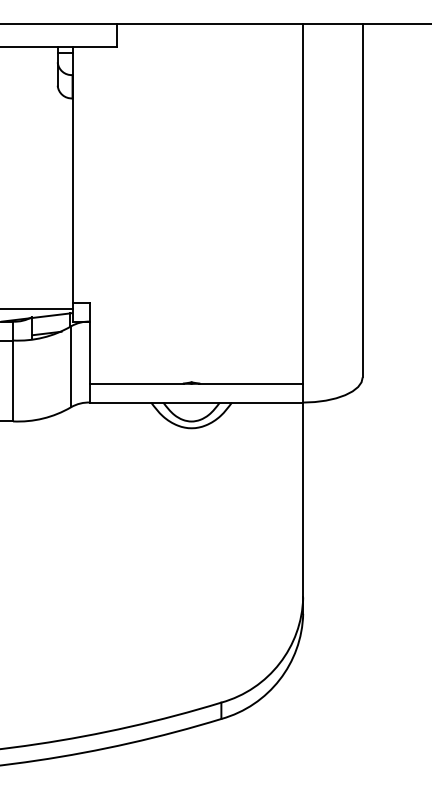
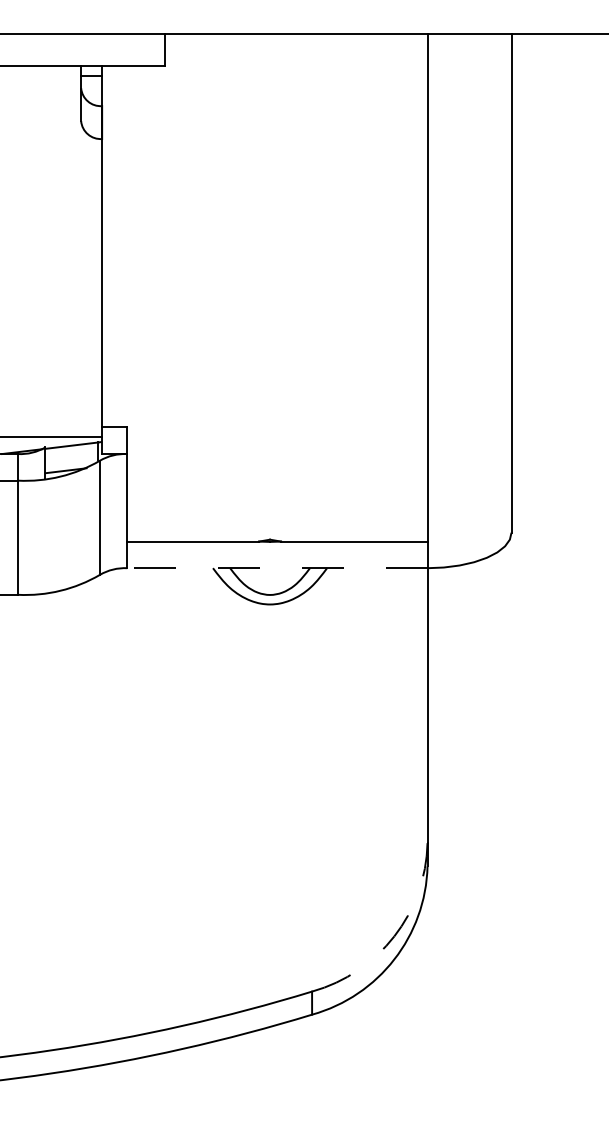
line: (196, 402) -> (276, 568), solid -> dashed
arc: (279, 663) -> (394, 936), solid -> dashed

